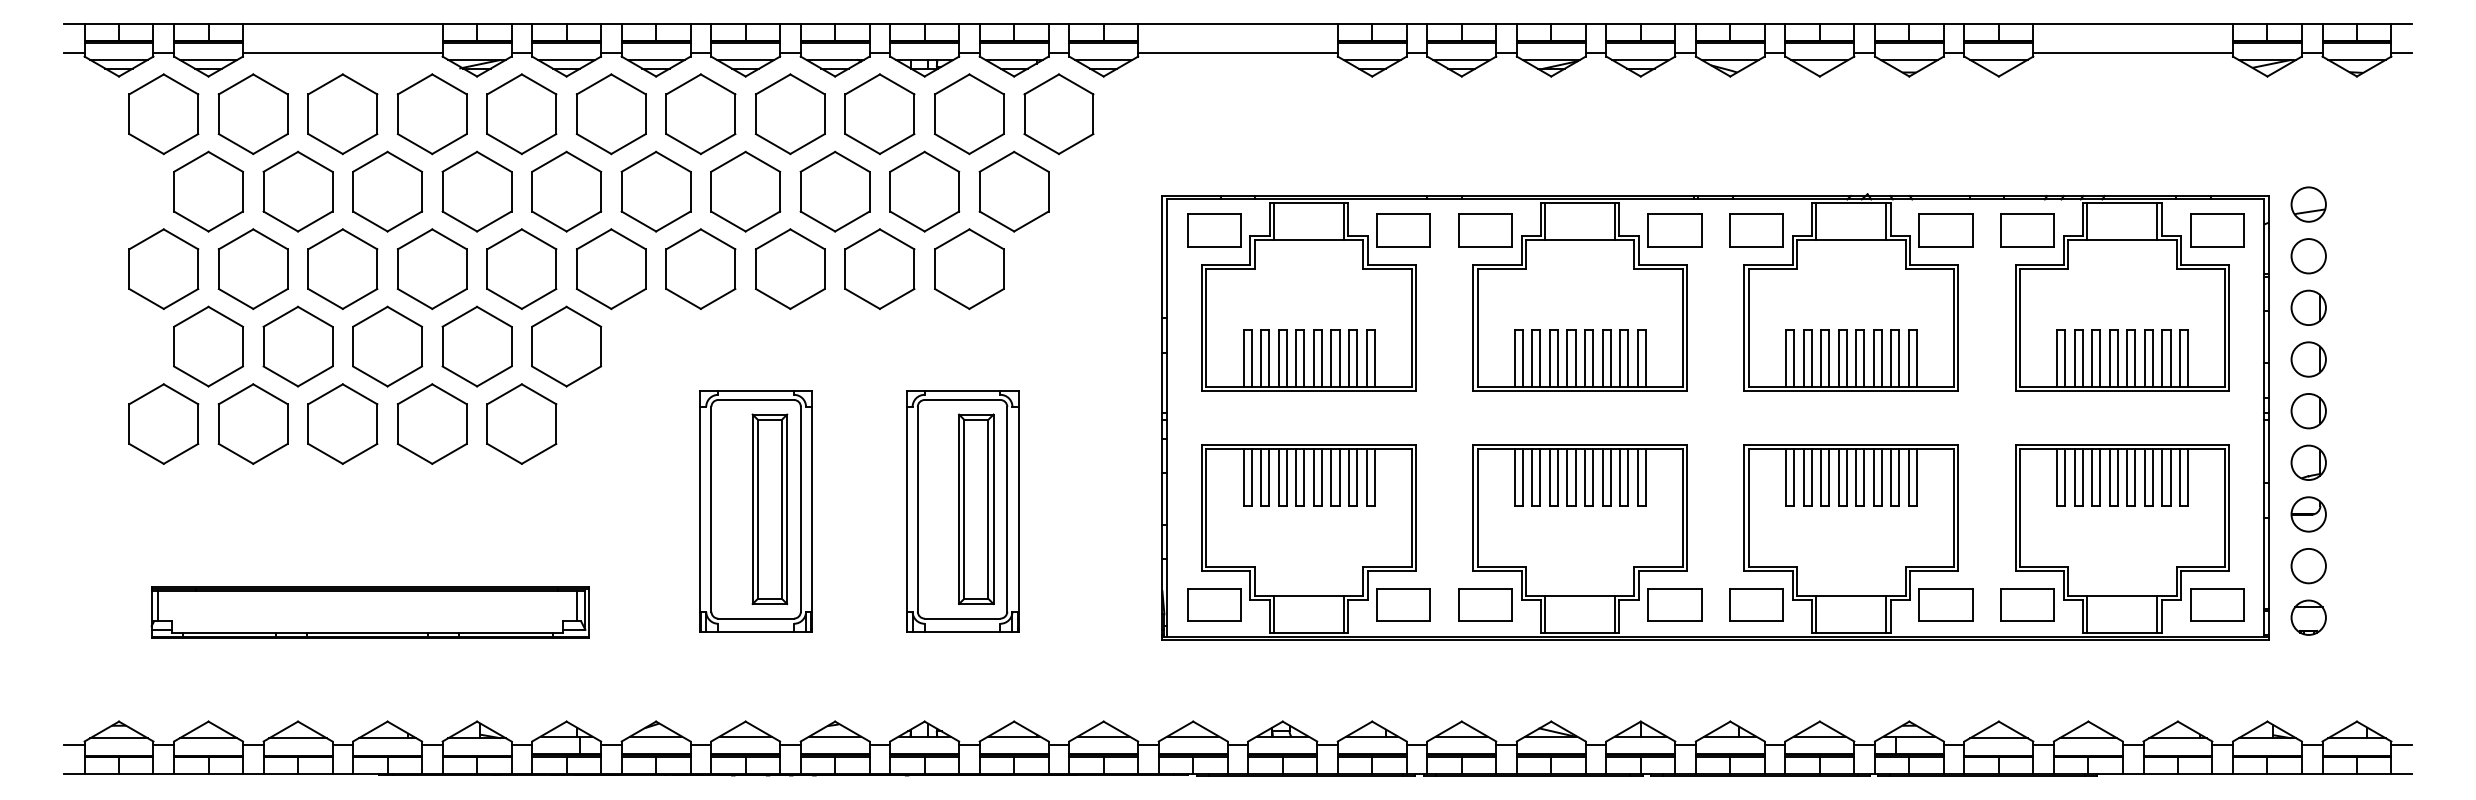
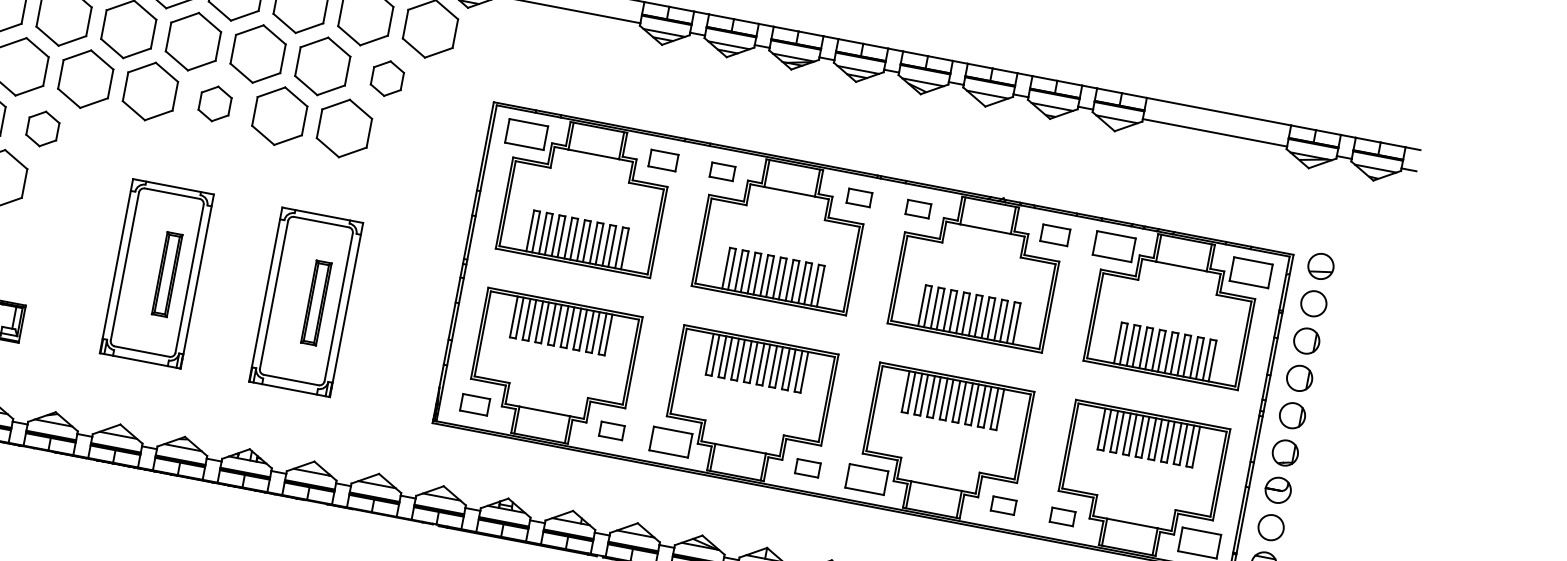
part: (1013, 191) -> (386, 78), size x0.6
part: (1403, 230) -> (663, 160), size x0.7
part: (1485, 230) -> (722, 171), size x0.6
part: (1674, 230) -> (859, 197), size x0.6
part: (1756, 230) -> (918, 209), size x0.6
part: (1945, 230) -> (1054, 235), size x0.7
part: (790, 269) -> (215, 104), size x0.6
part: (566, 346) -> (42, 128), size x0.6
part: (769, 509) -> (166, 274), size x0.6
part: (976, 509) -> (316, 303), size x0.6
part: (1214, 604) -> (475, 404), size x0.7
part: (1403, 604) -> (611, 430), size x0.6
part: (1674, 604) -> (807, 467), size x0.6
part: (1945, 604) -> (1003, 505), size x0.6
part: (2027, 604) -> (1062, 516), size x0.6

